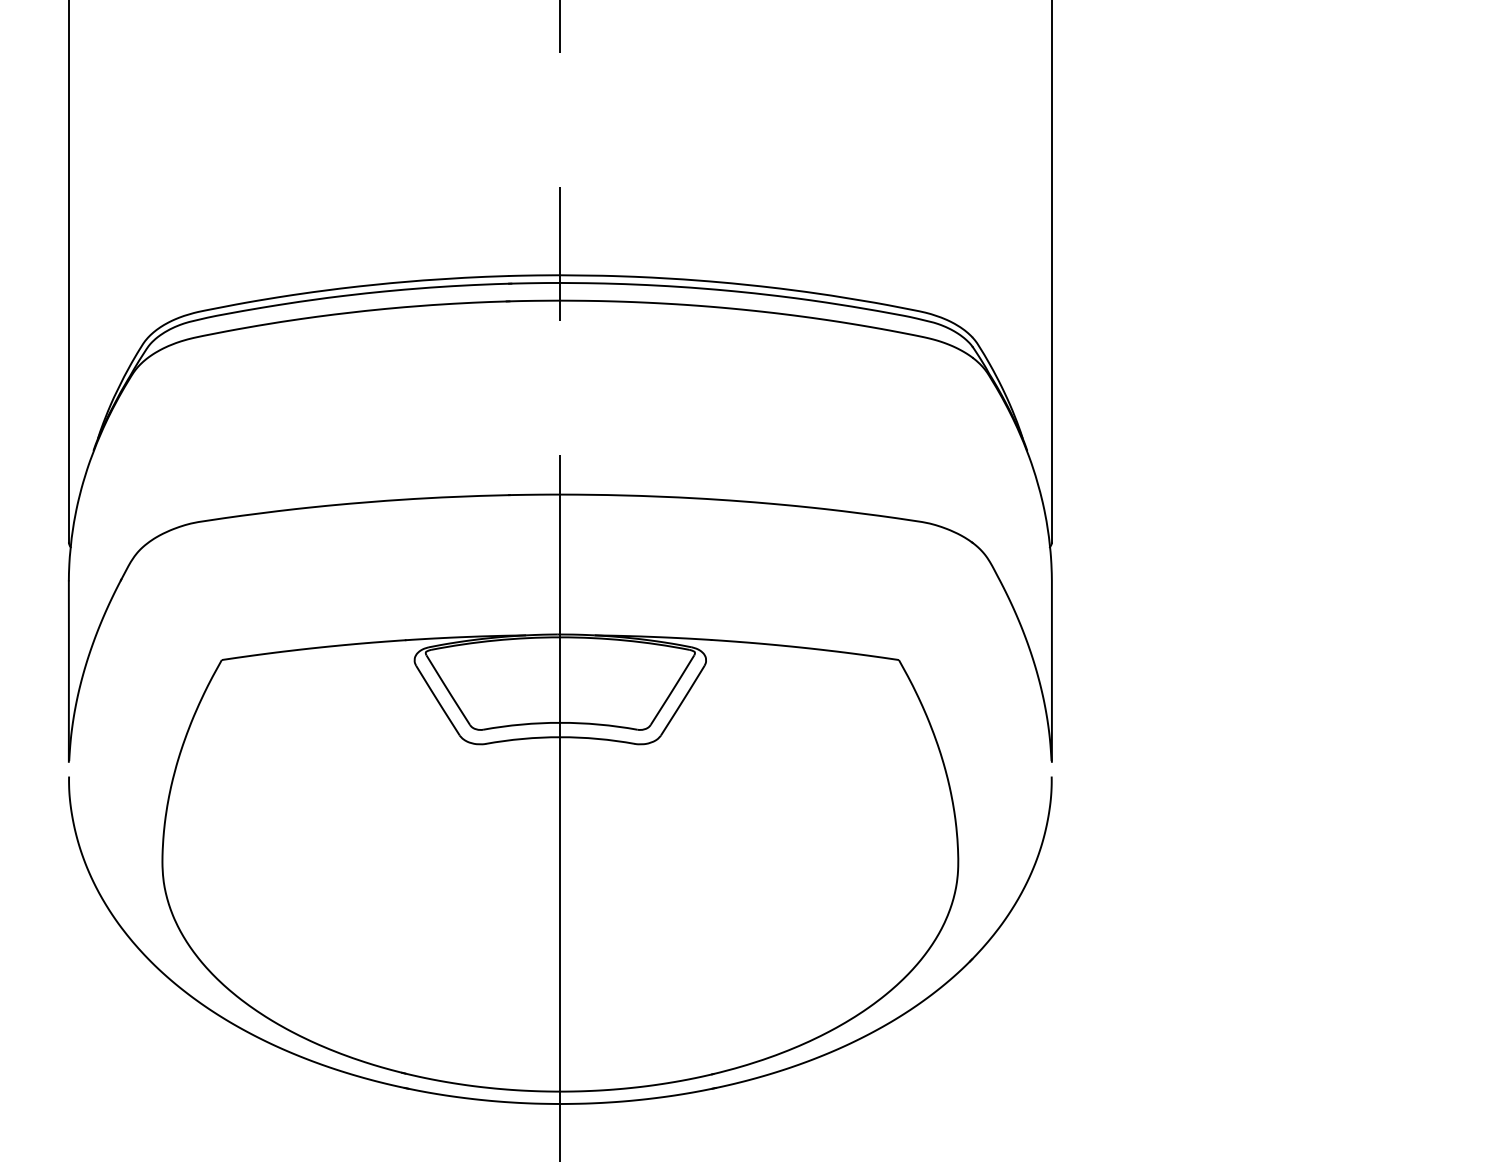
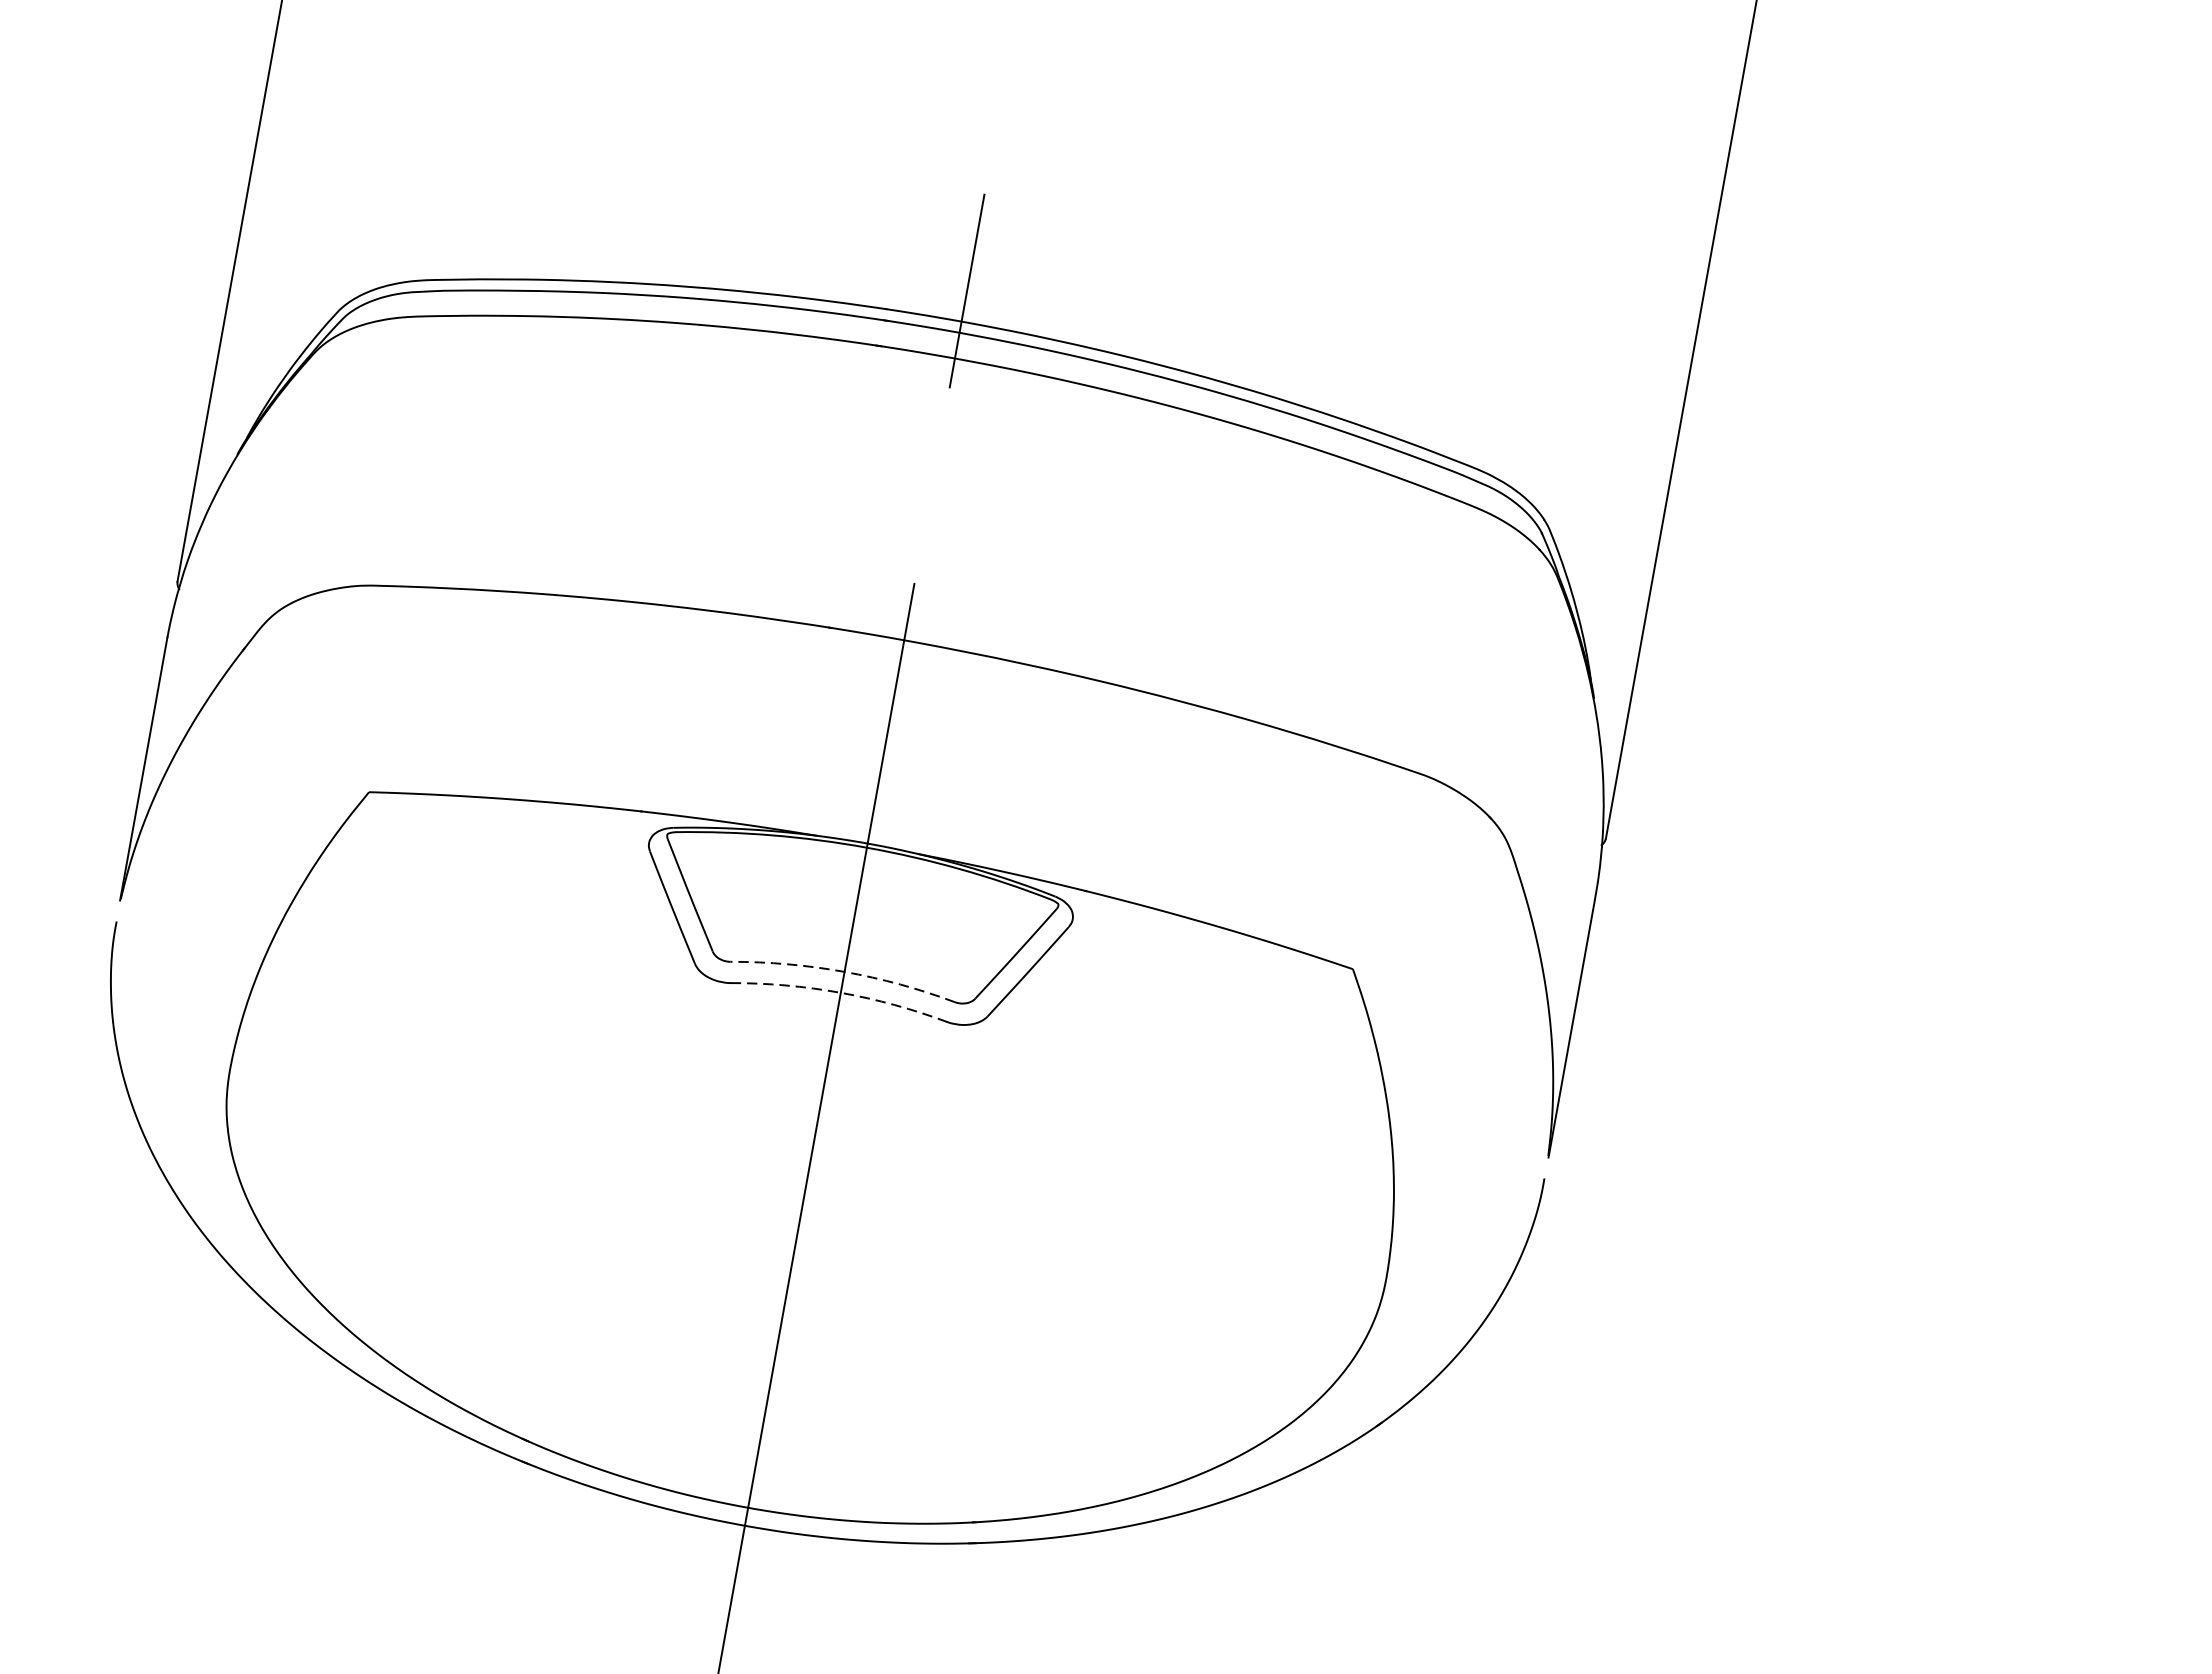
arc: (560, 722) -> (844, 971), solid -> dashed
arc: (560, 737) -> (840, 993), solid -> dashed

